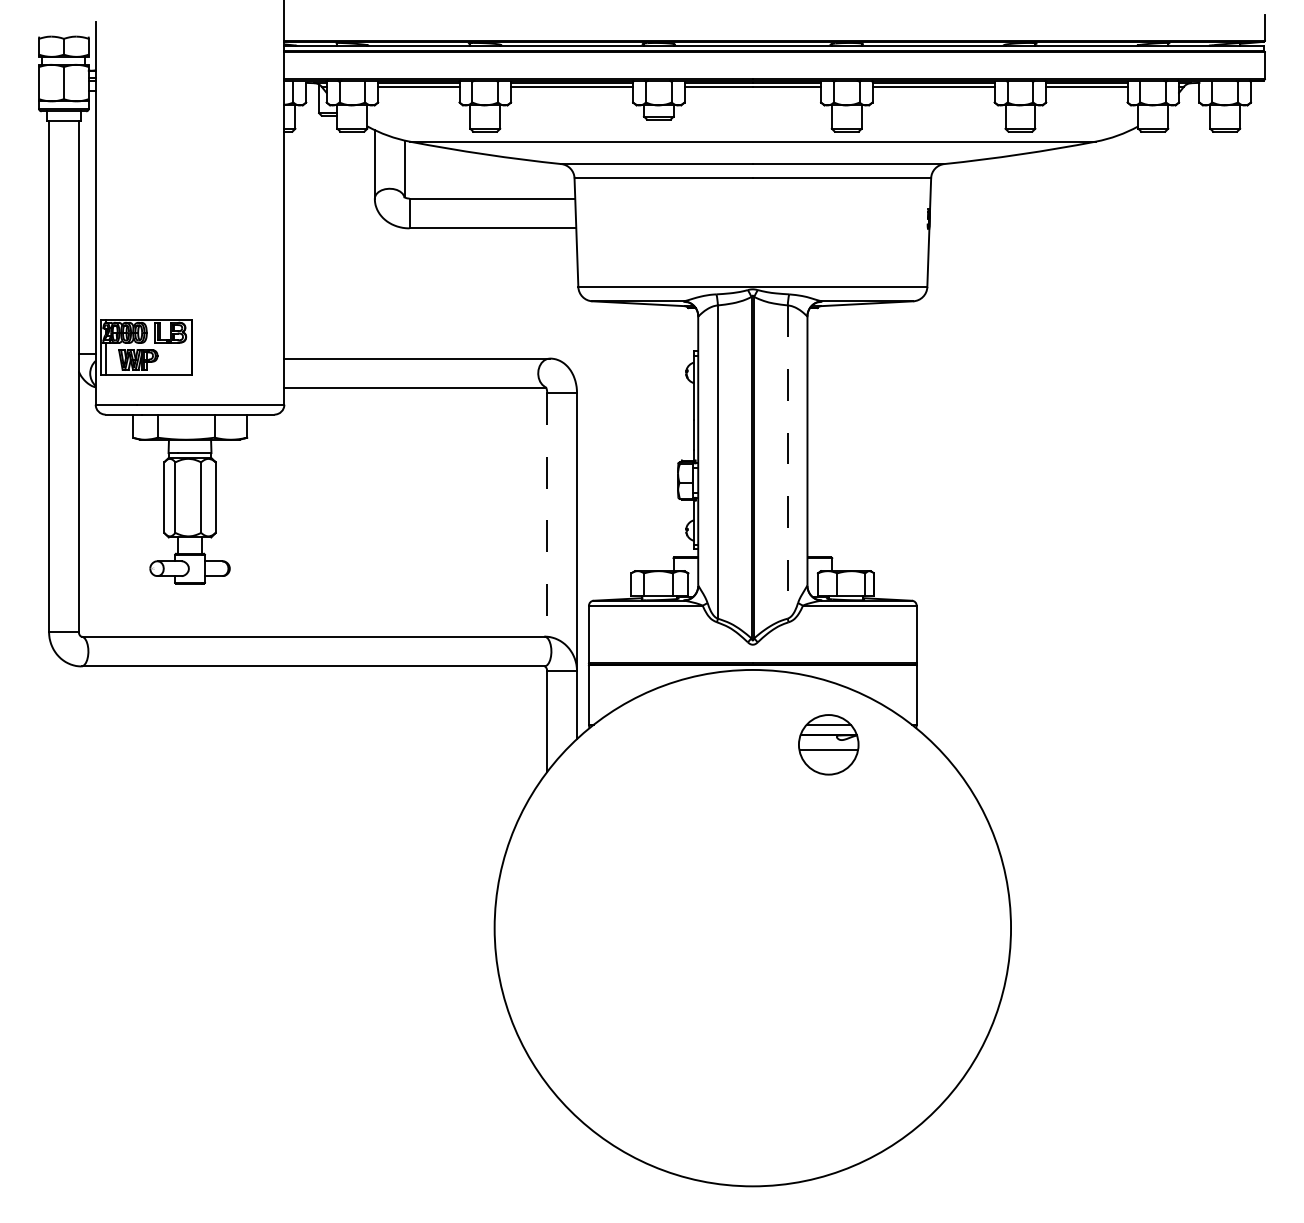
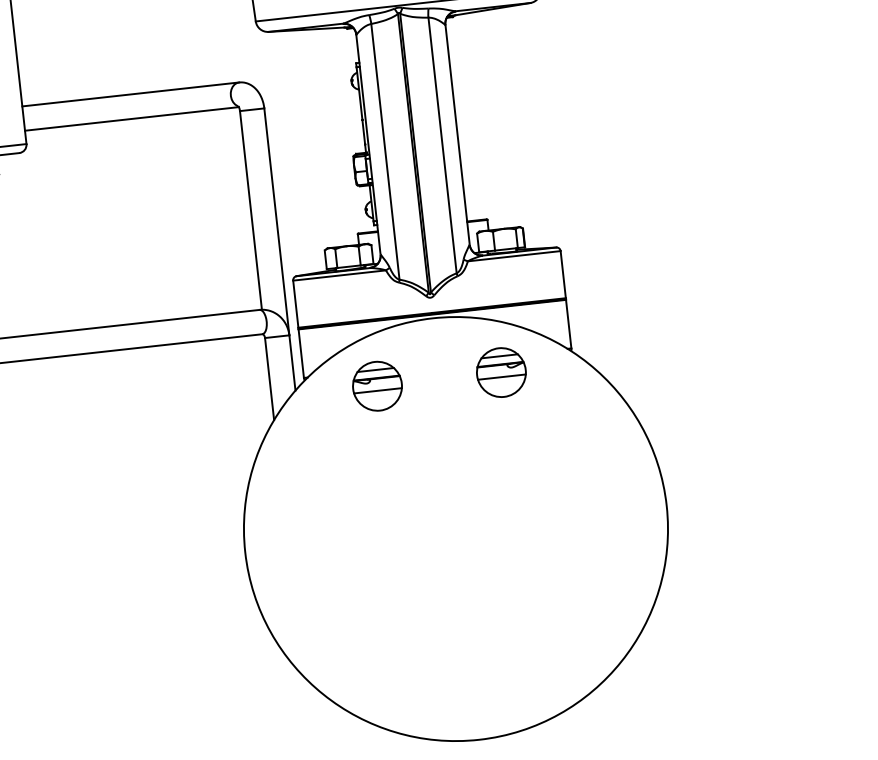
line: (787, 462) -> (442, 145), dashed -> solid
line: (547, 515) -> (251, 210), dashed -> solid
part: (676, 744) -> (377, 386), added

